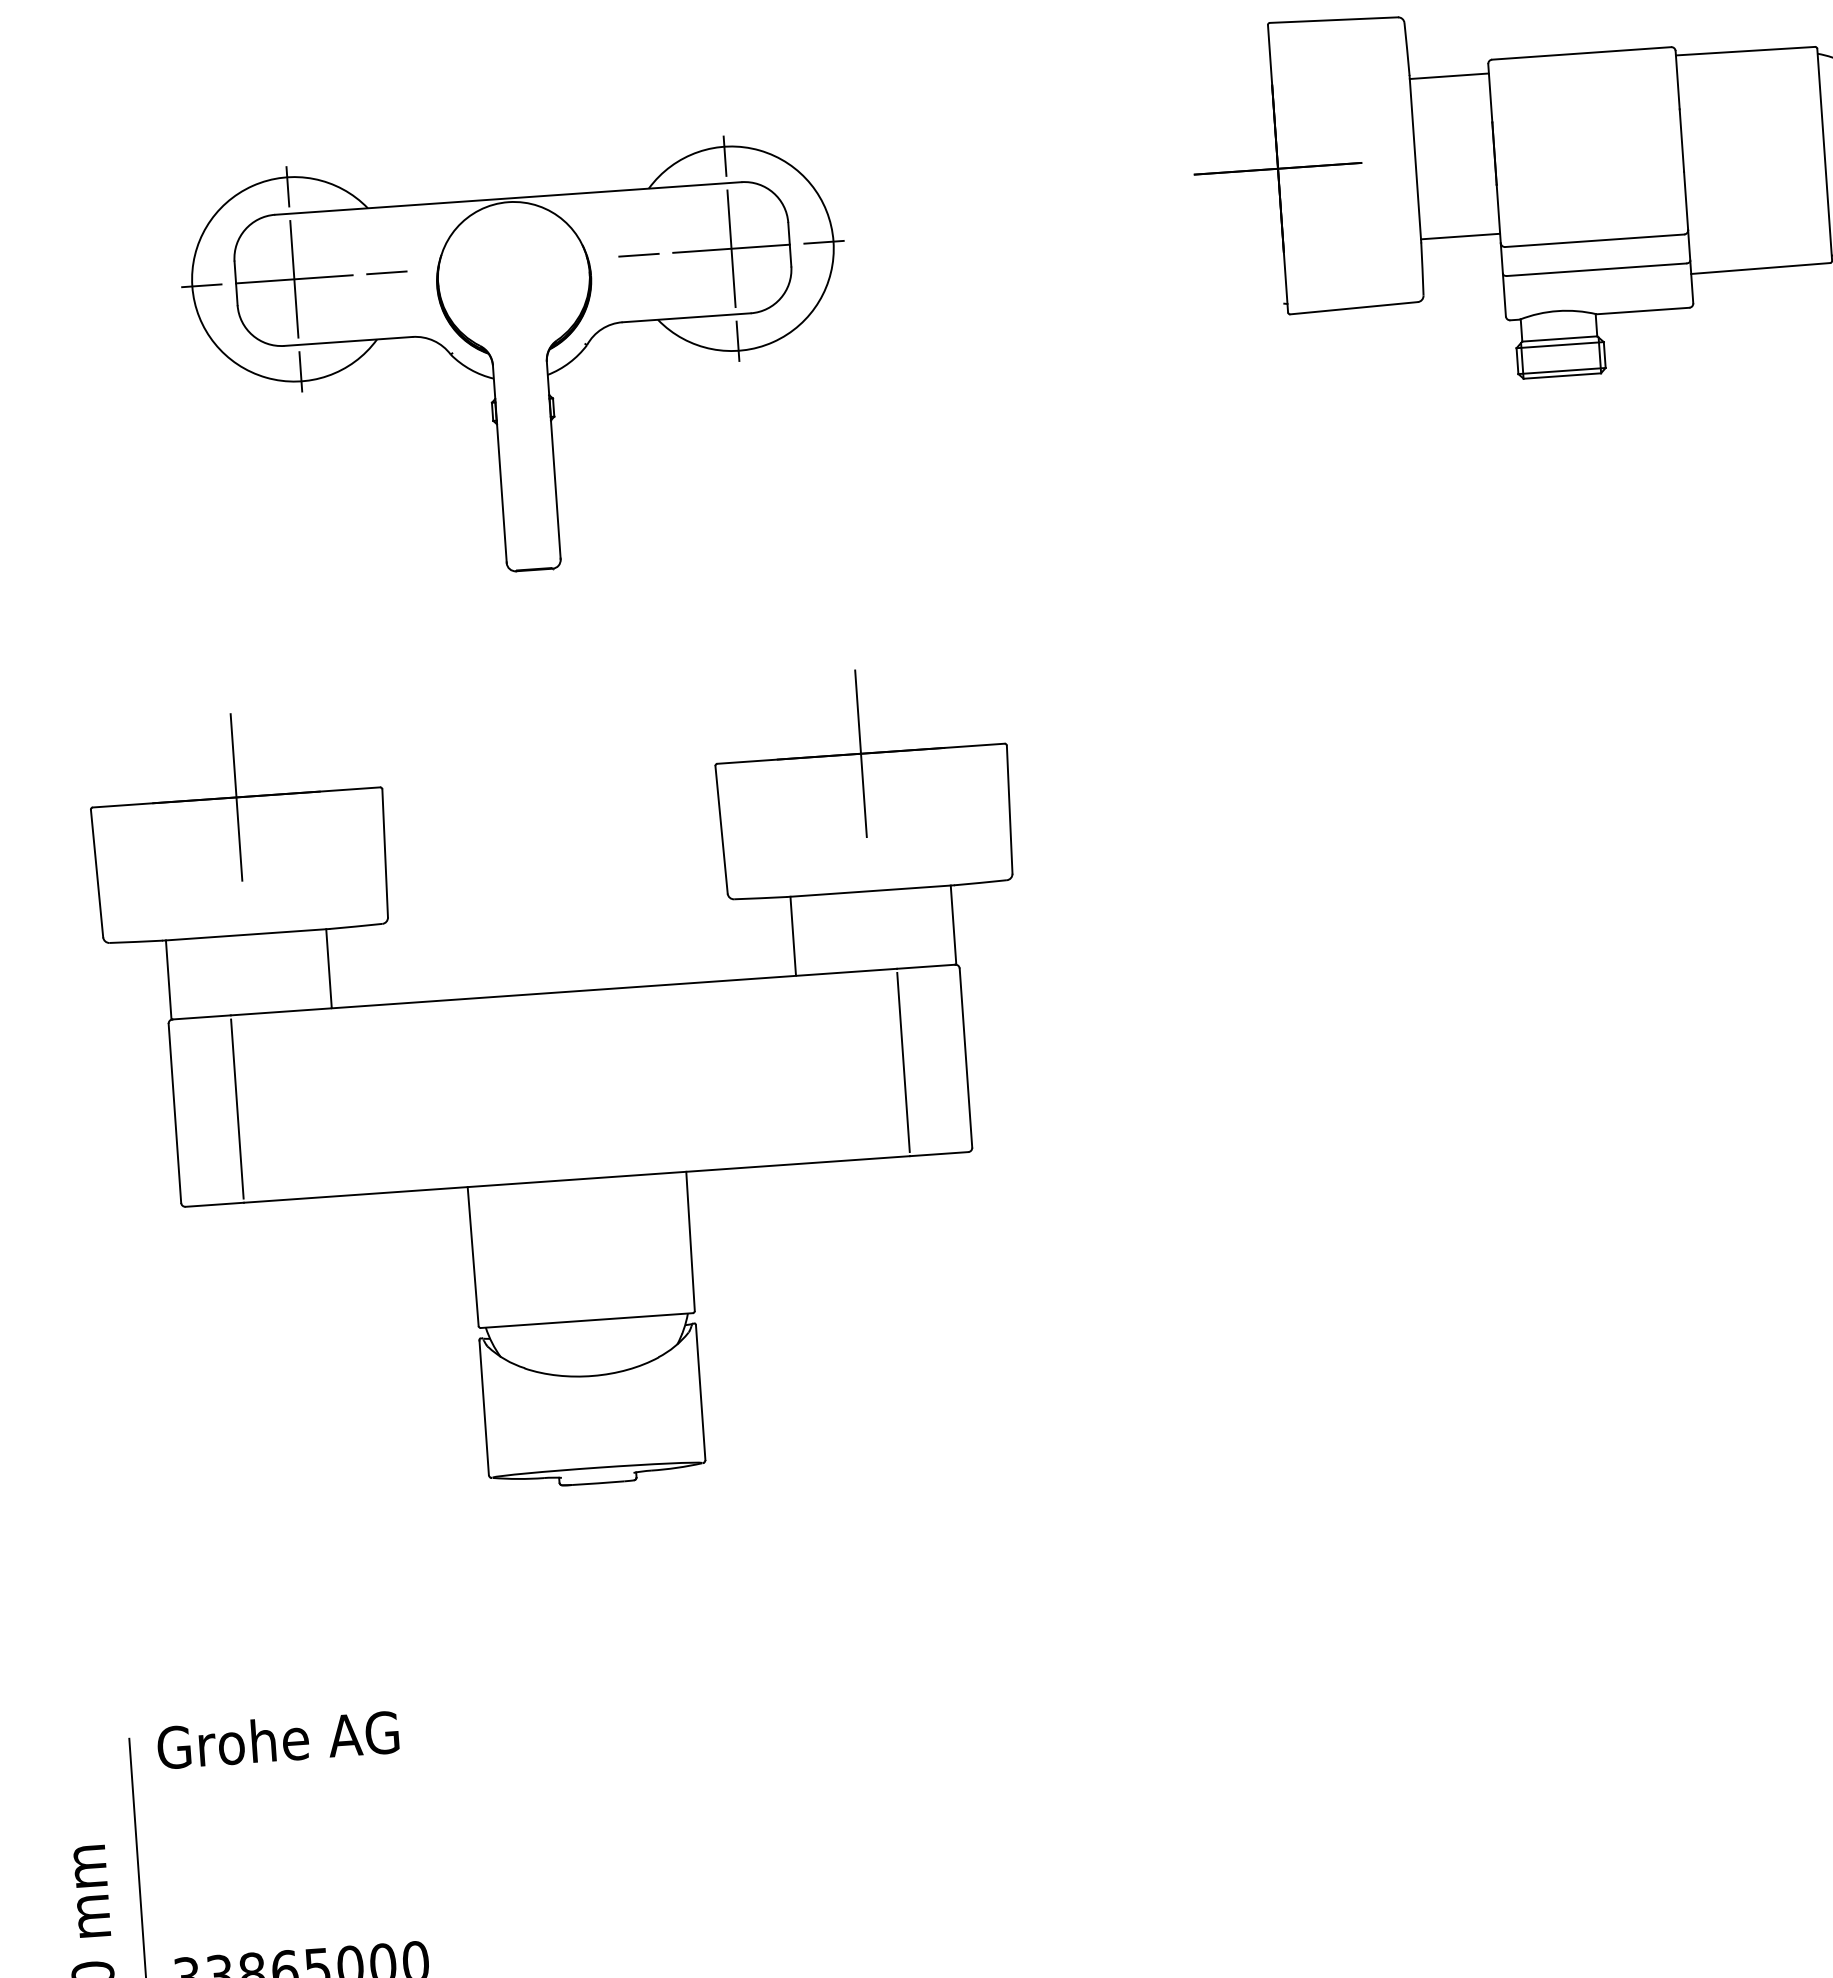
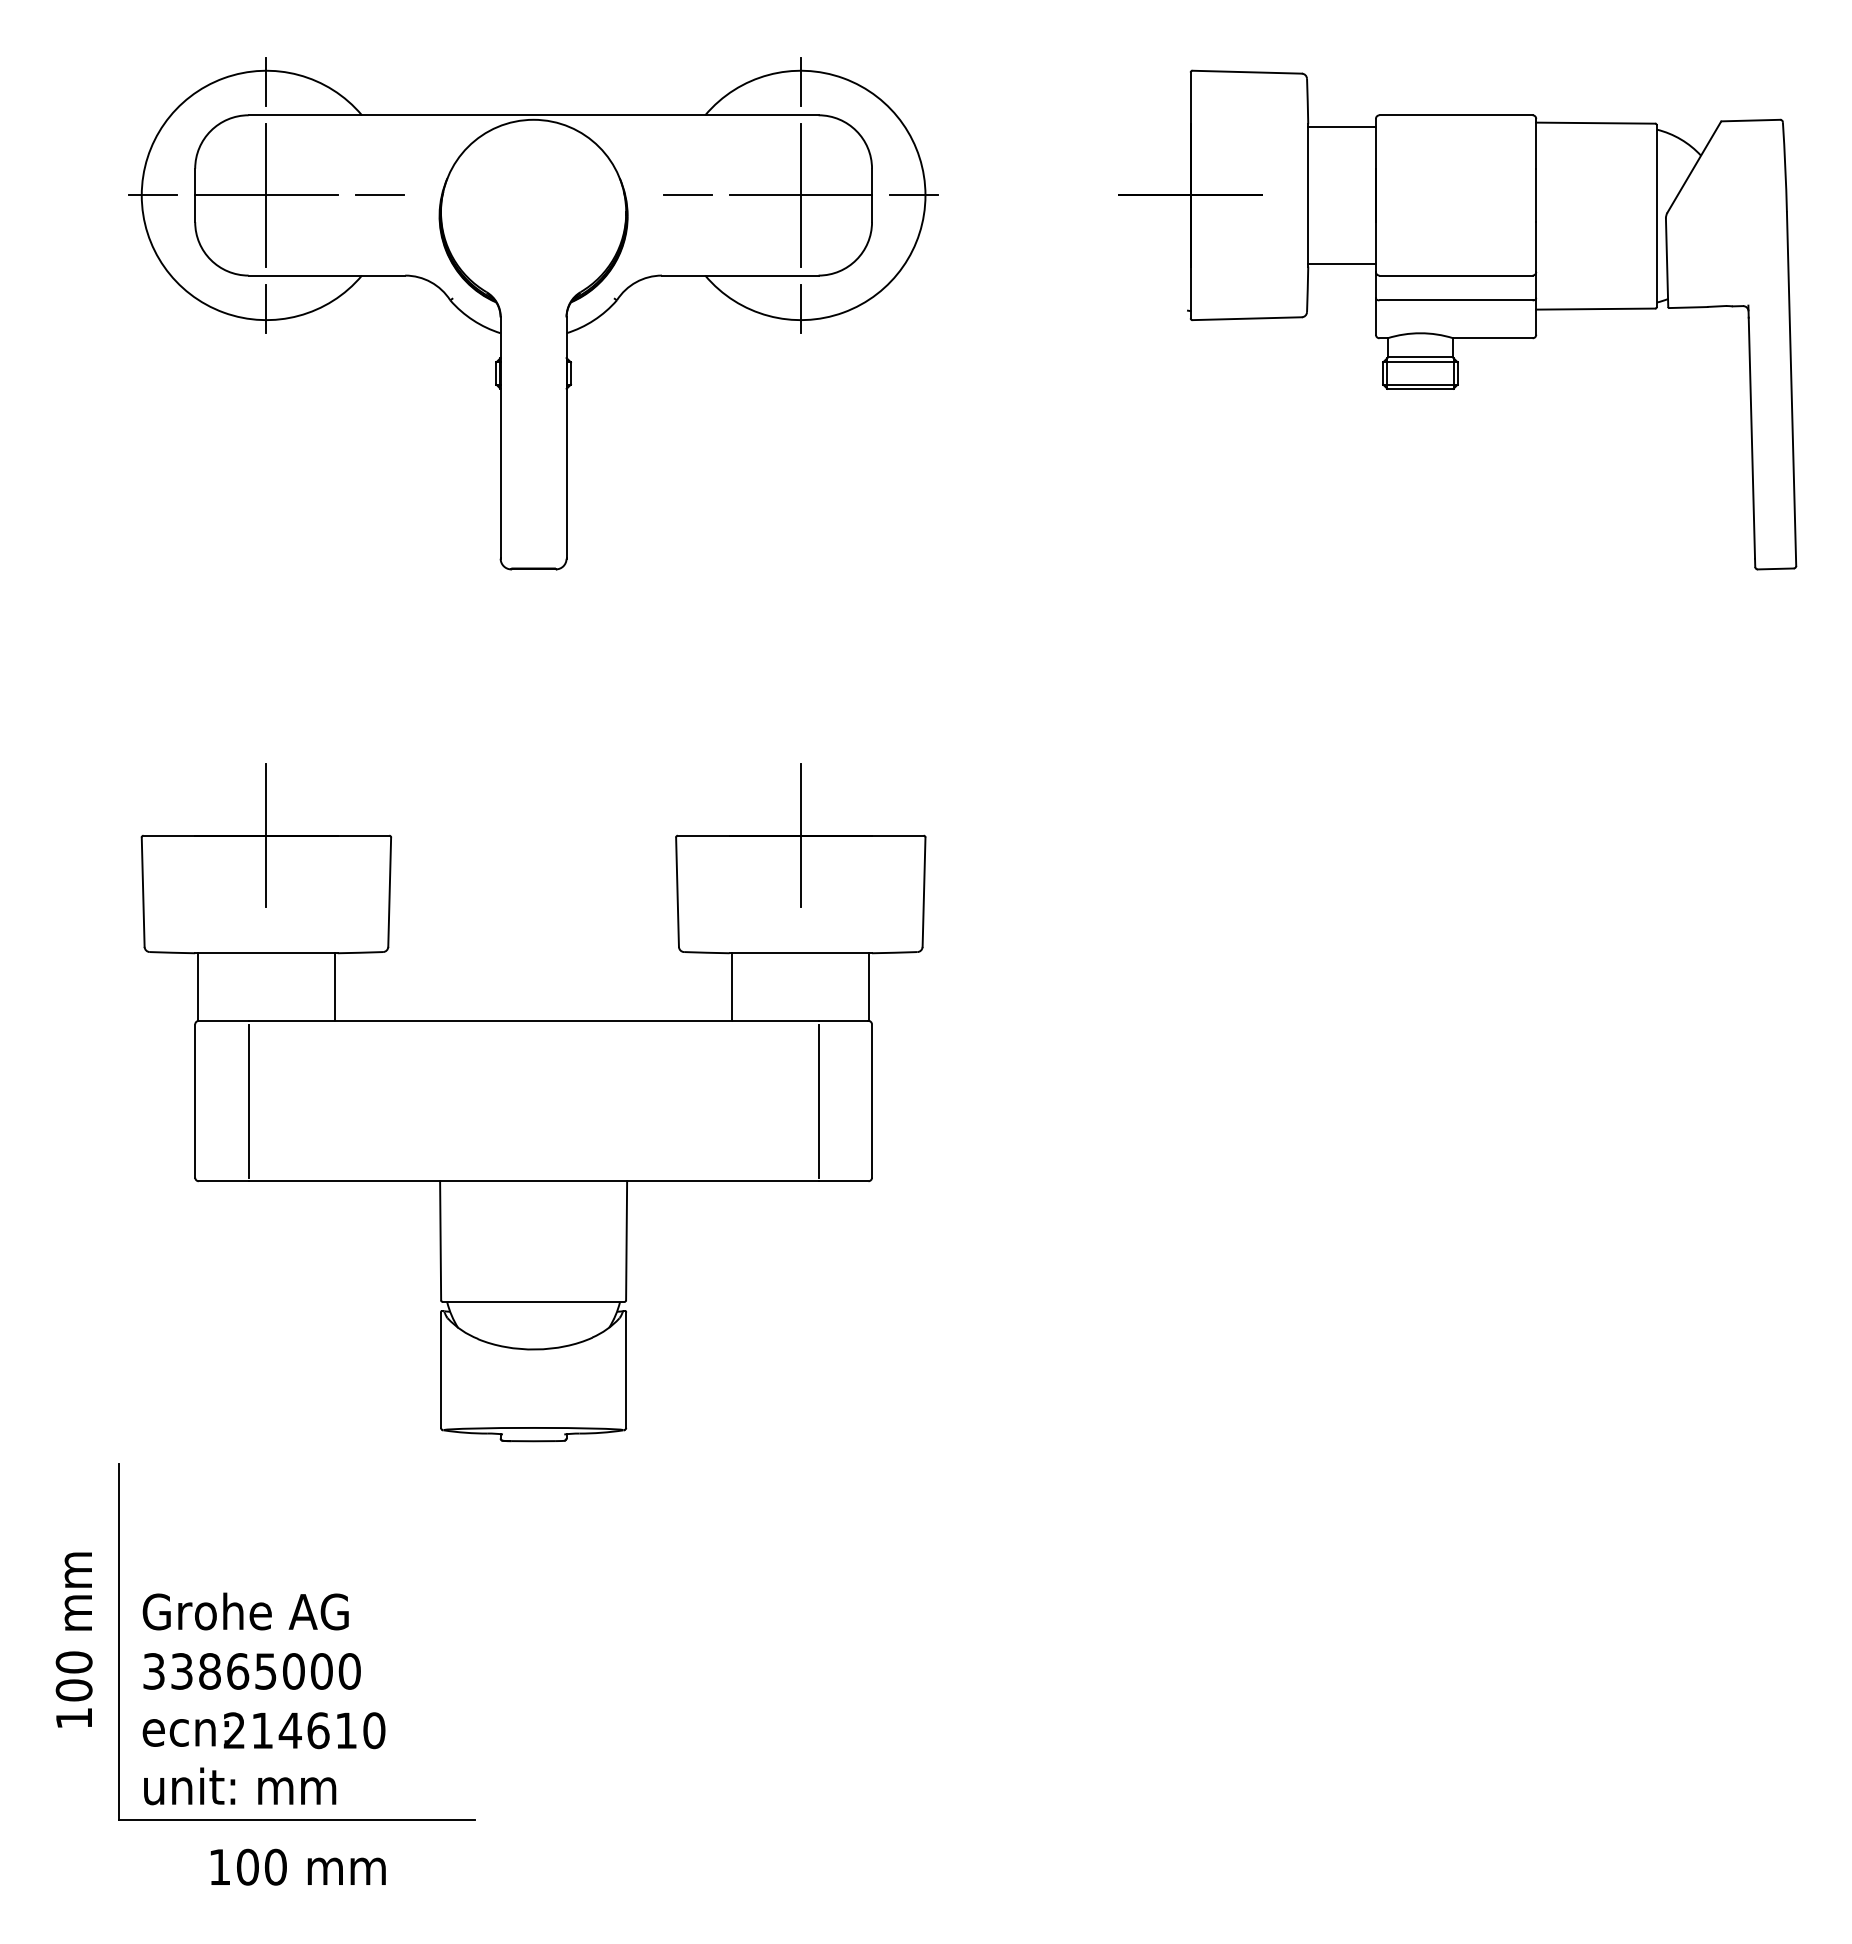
part: (519, 360) -> (533, 313), size x1.43
part: (570, 1087) -> (533, 1102), moved
text: (277, 1739) -> (245, 1611), moved

